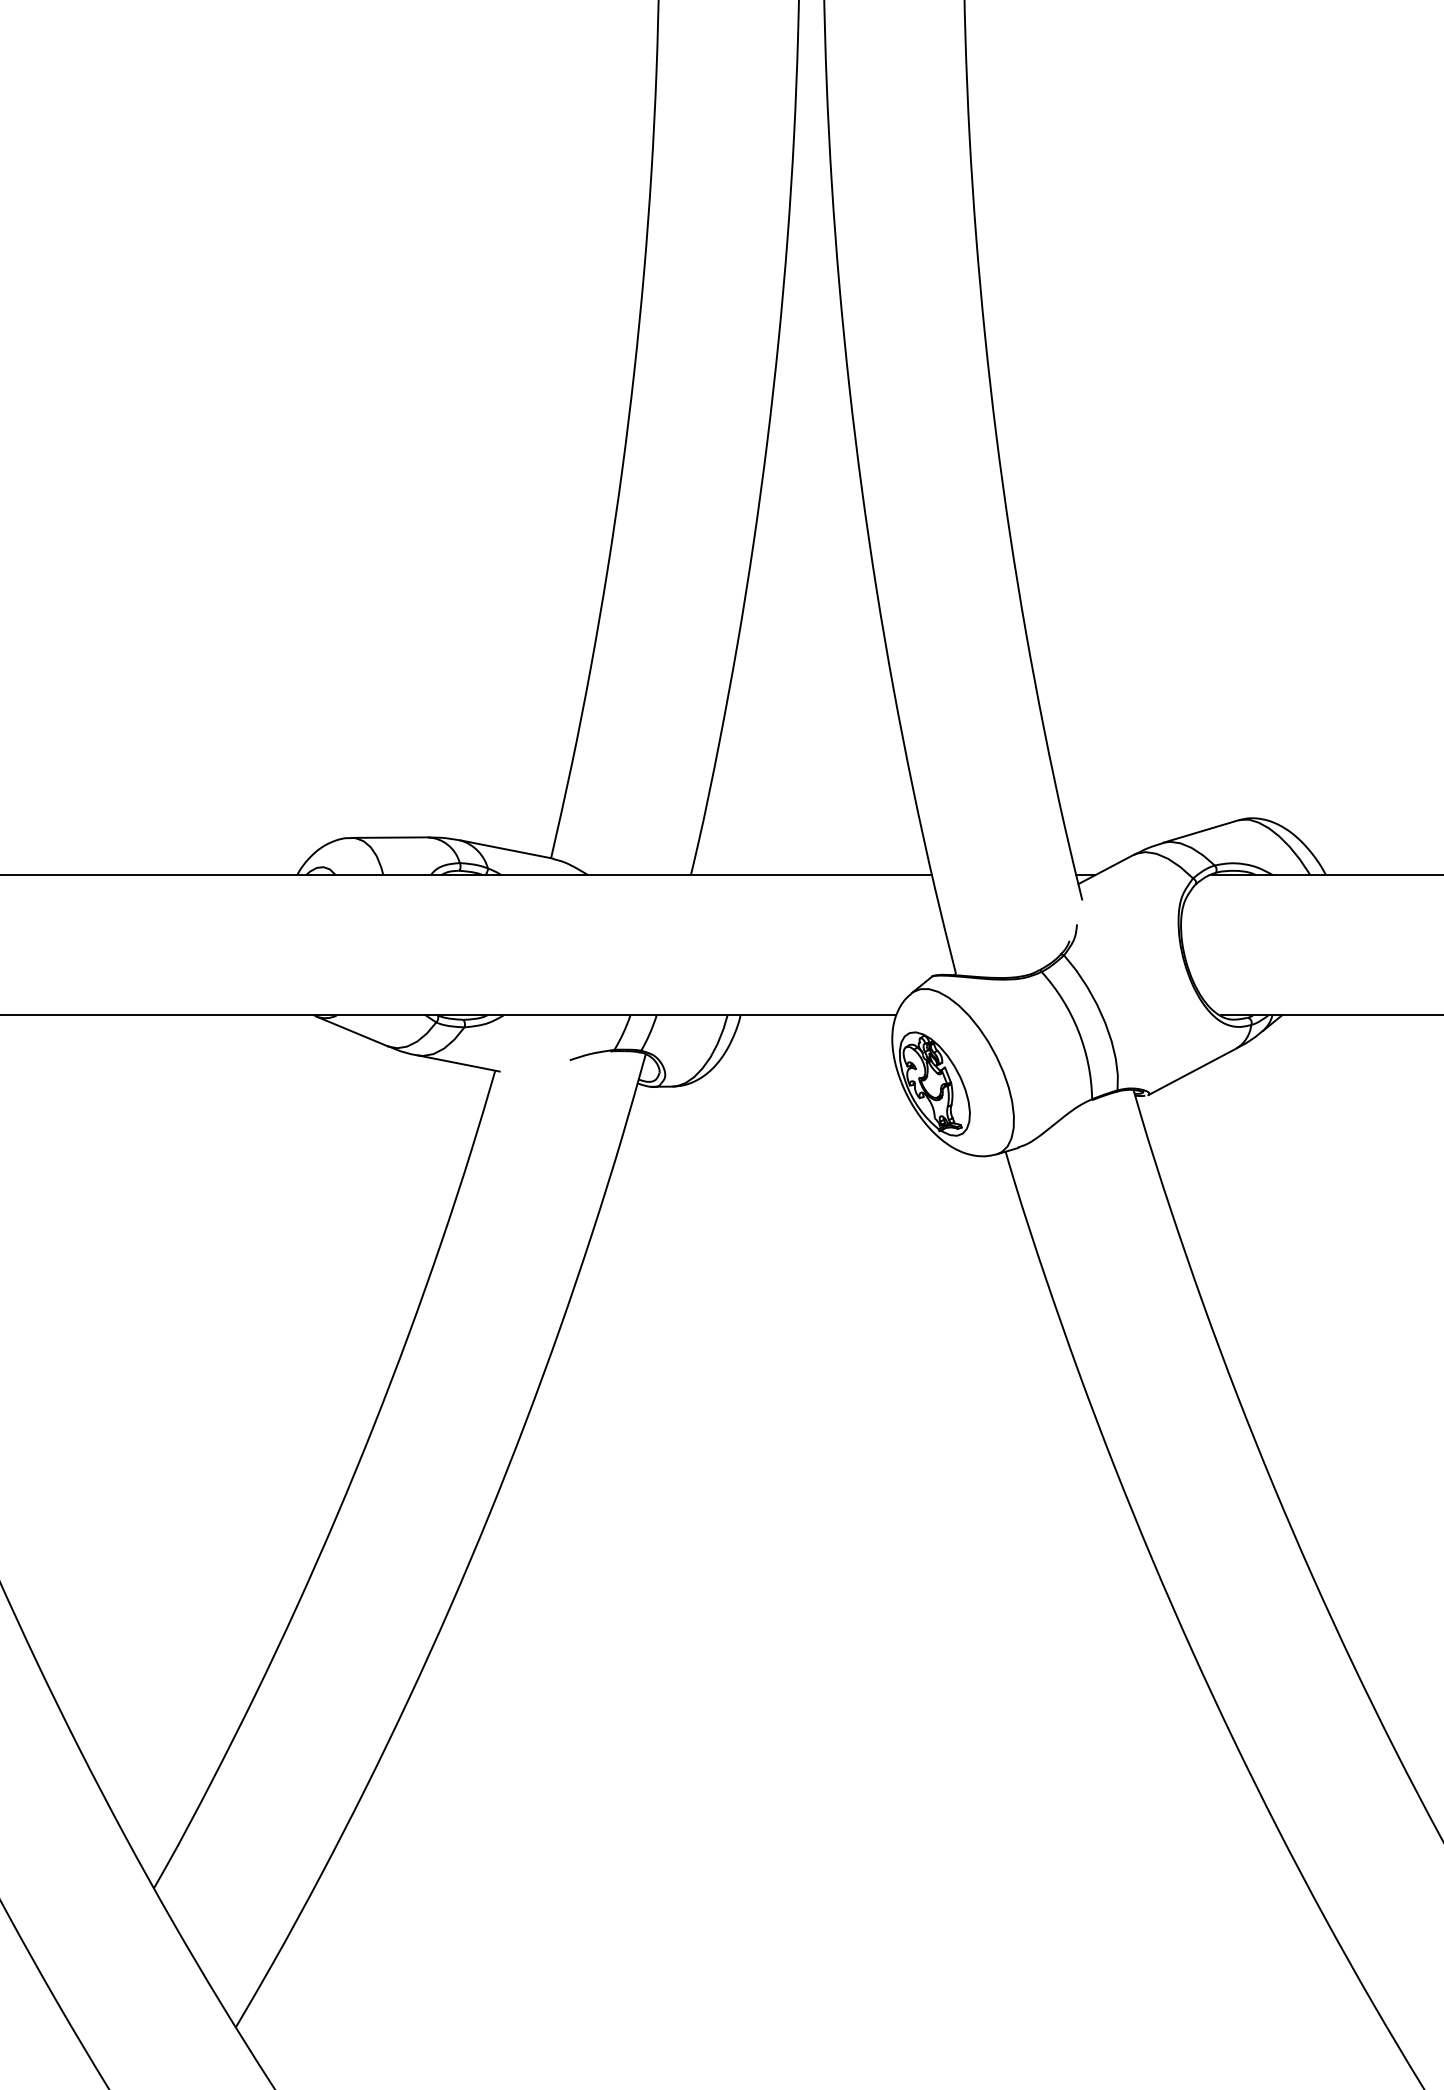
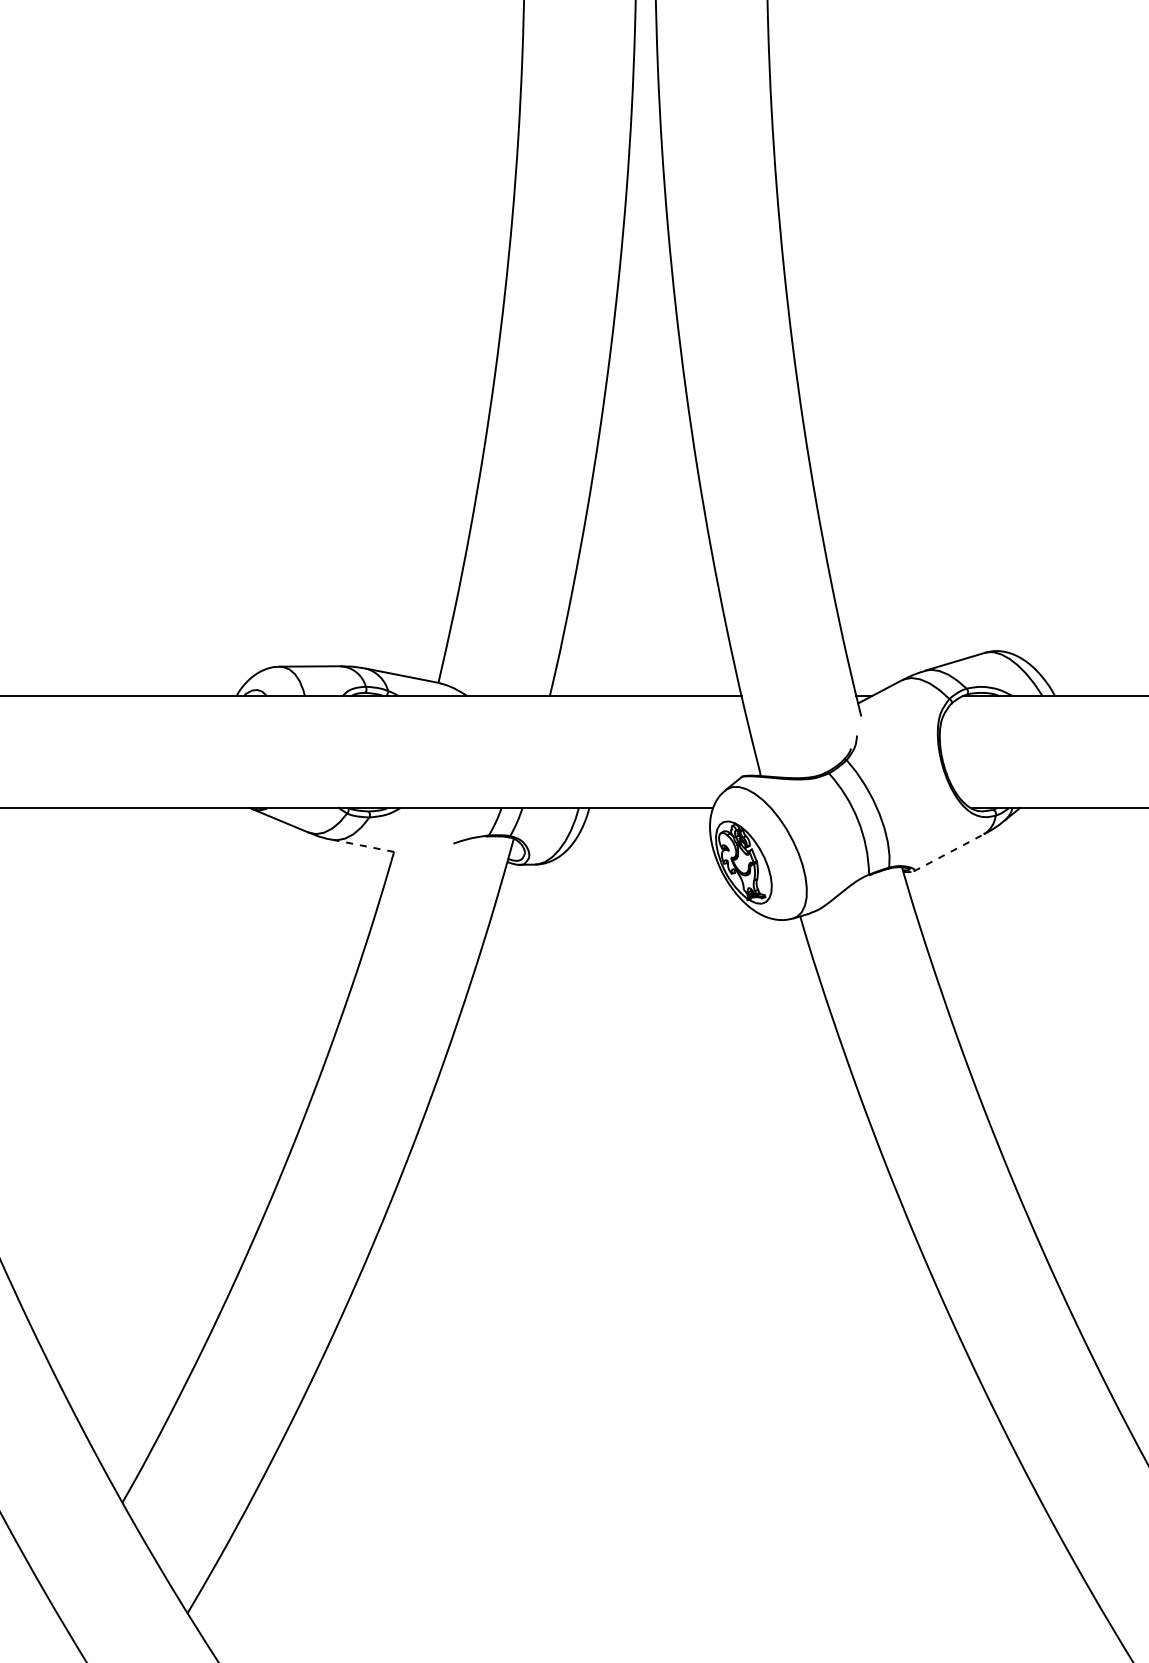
line: (458, 1063) -> (364, 846), solid -> dashed
line: (1192, 1071) -> (948, 852), solid -> dashed

